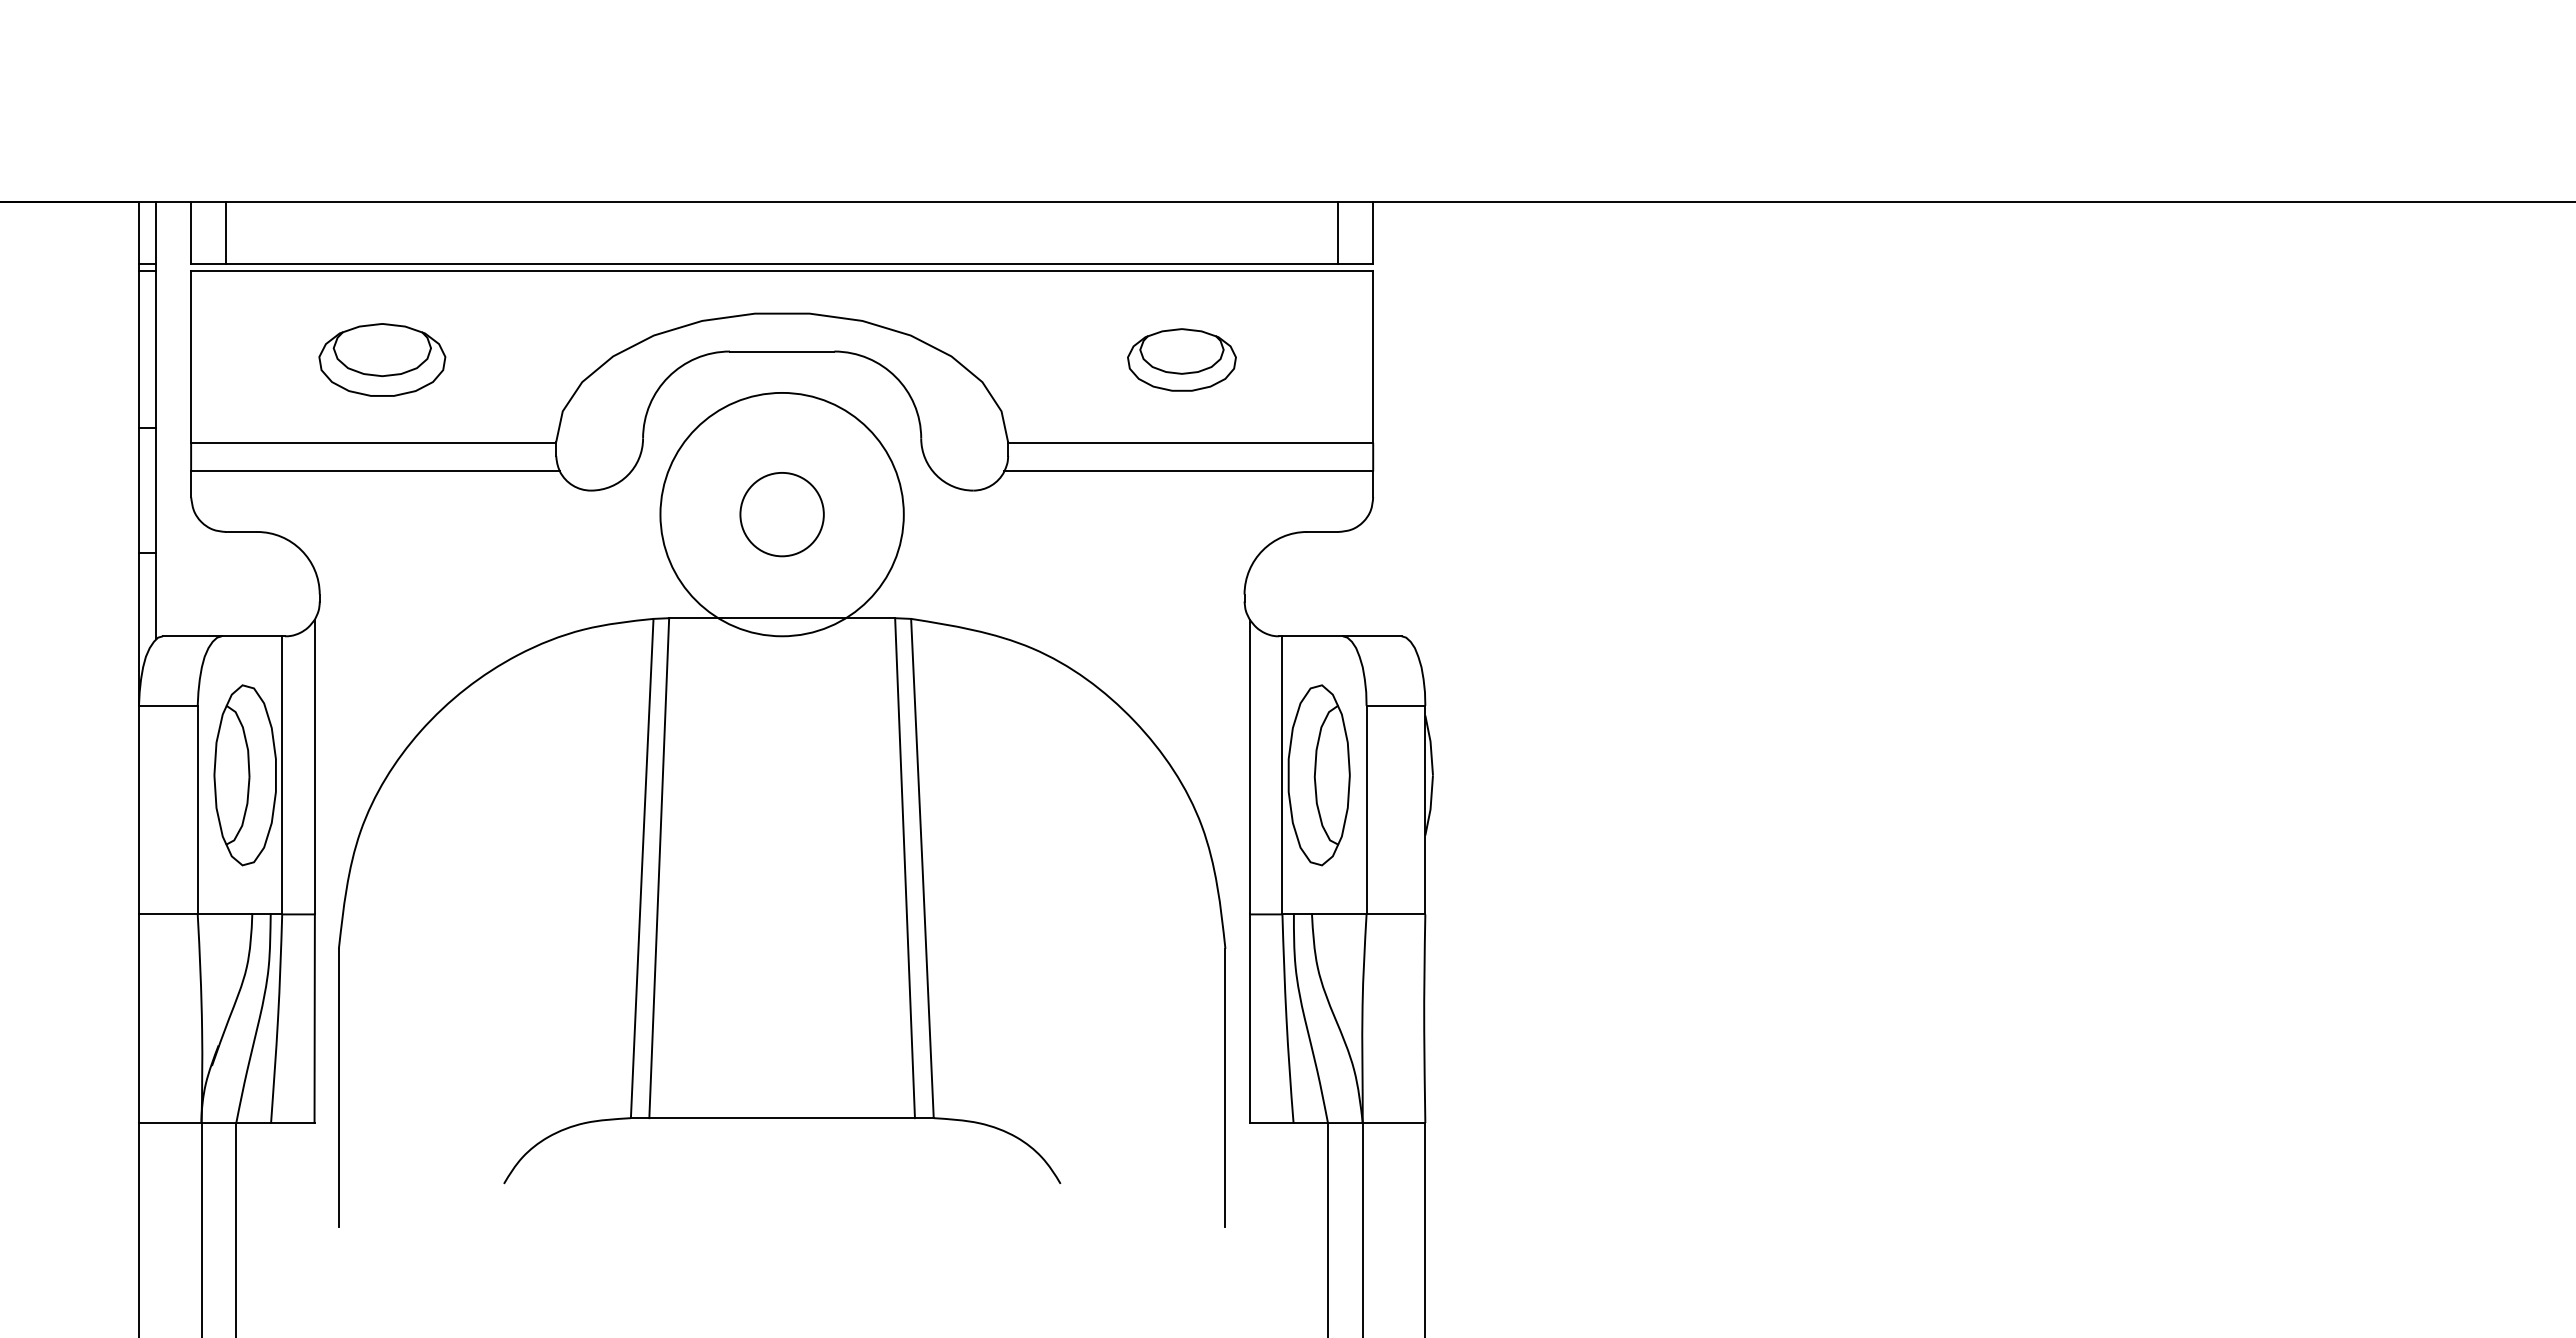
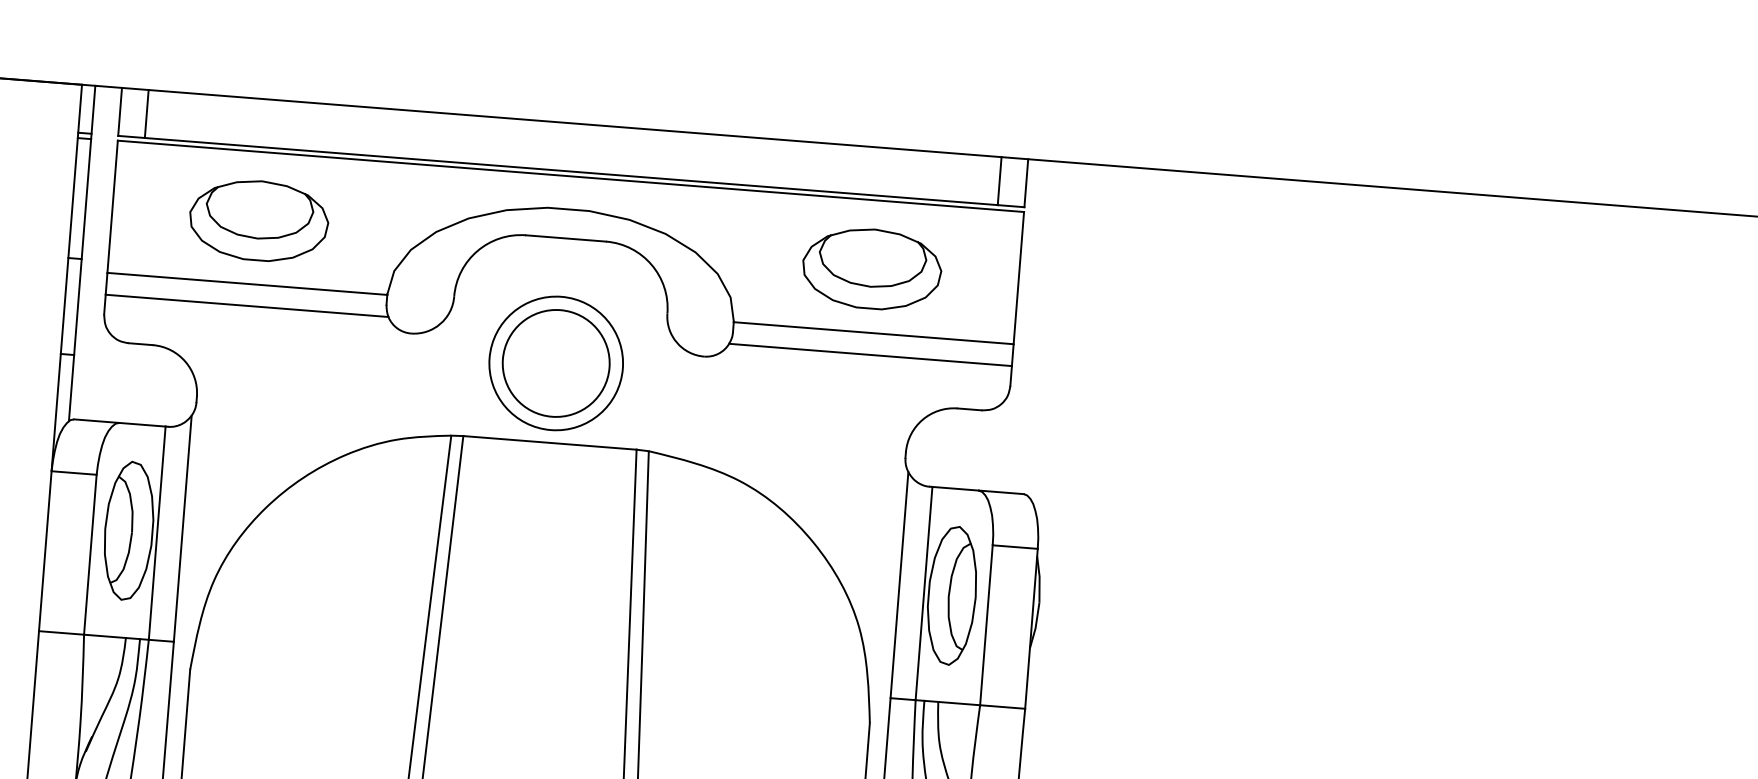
part: (382, 359) -> (259, 220), size x1.43
part: (1181, 359) -> (871, 268), size x1.67
circle: (781, 514) -> (555, 363), size x1.67
circle: (782, 514) -> (556, 363), size x0.71

